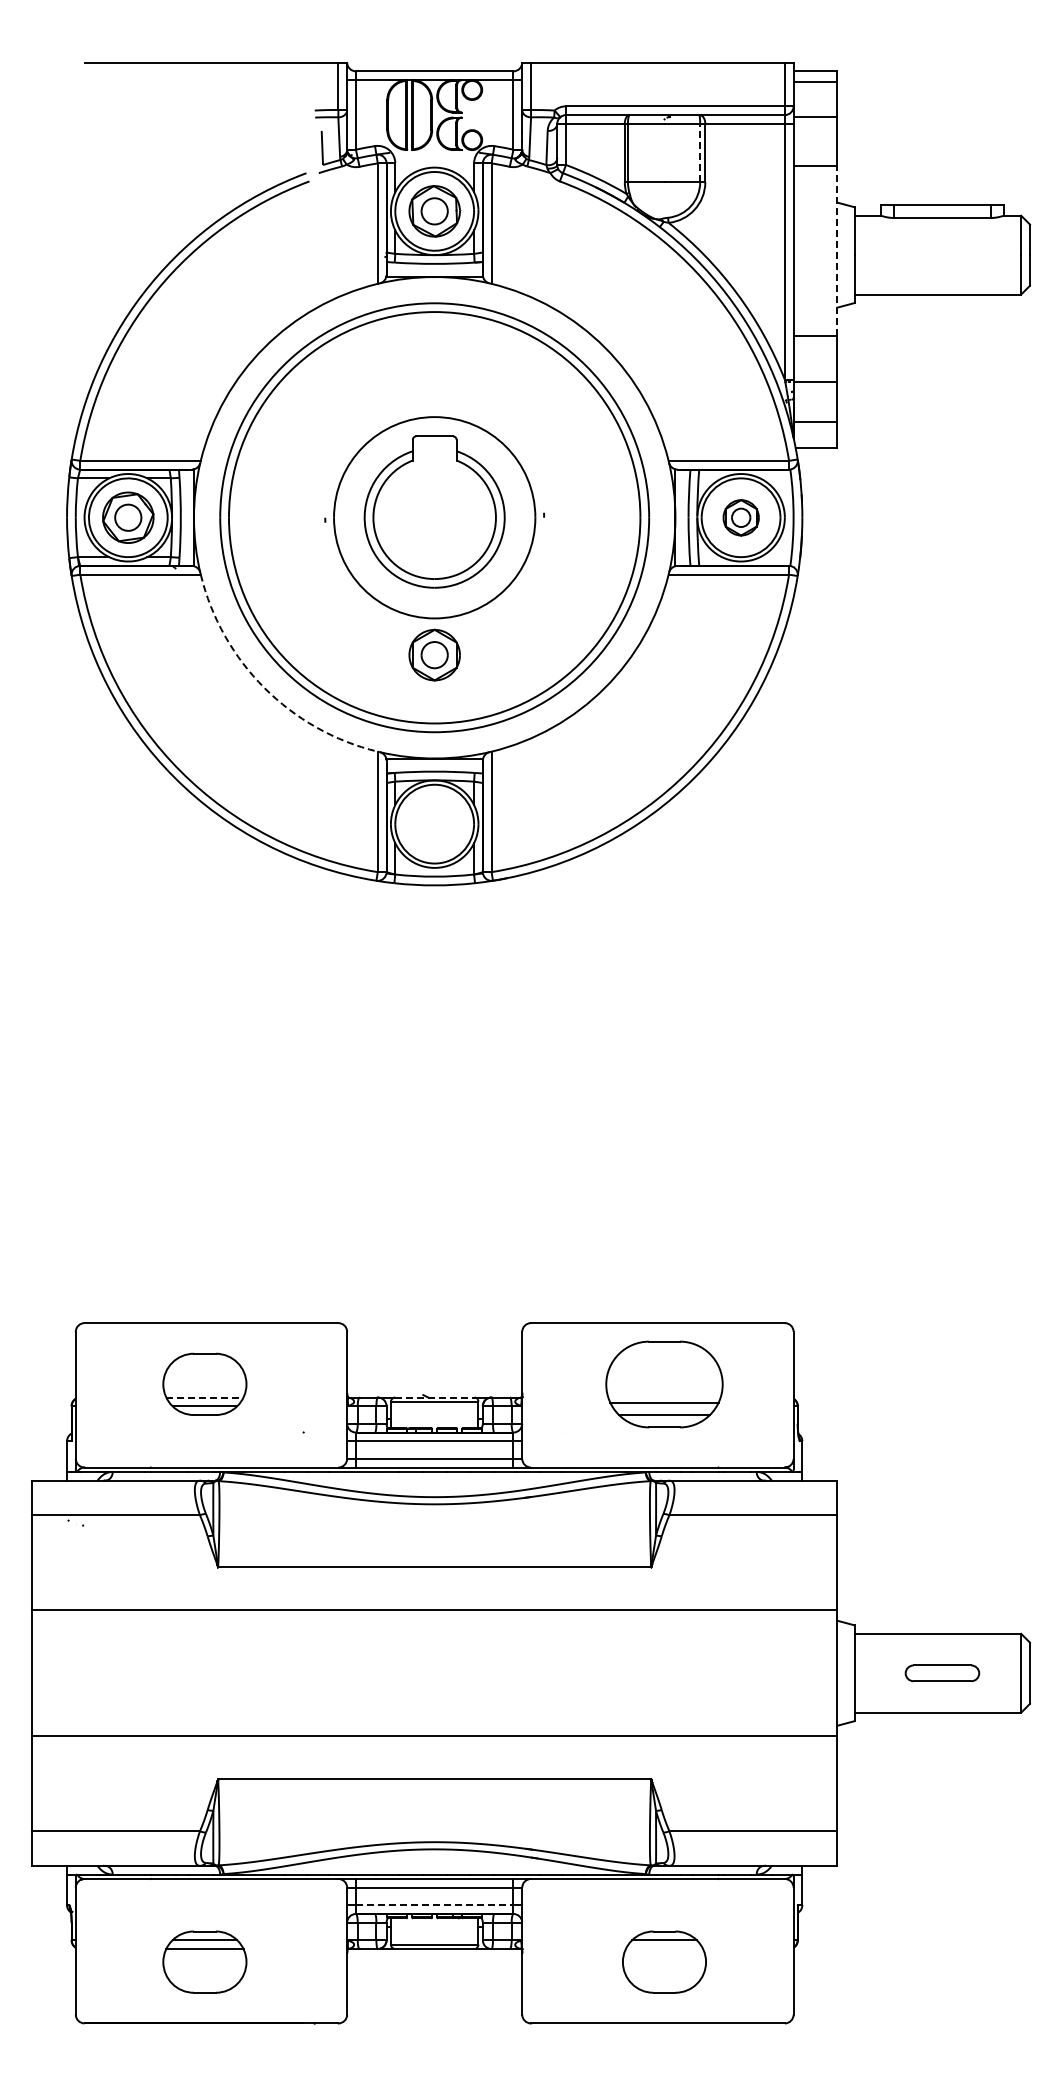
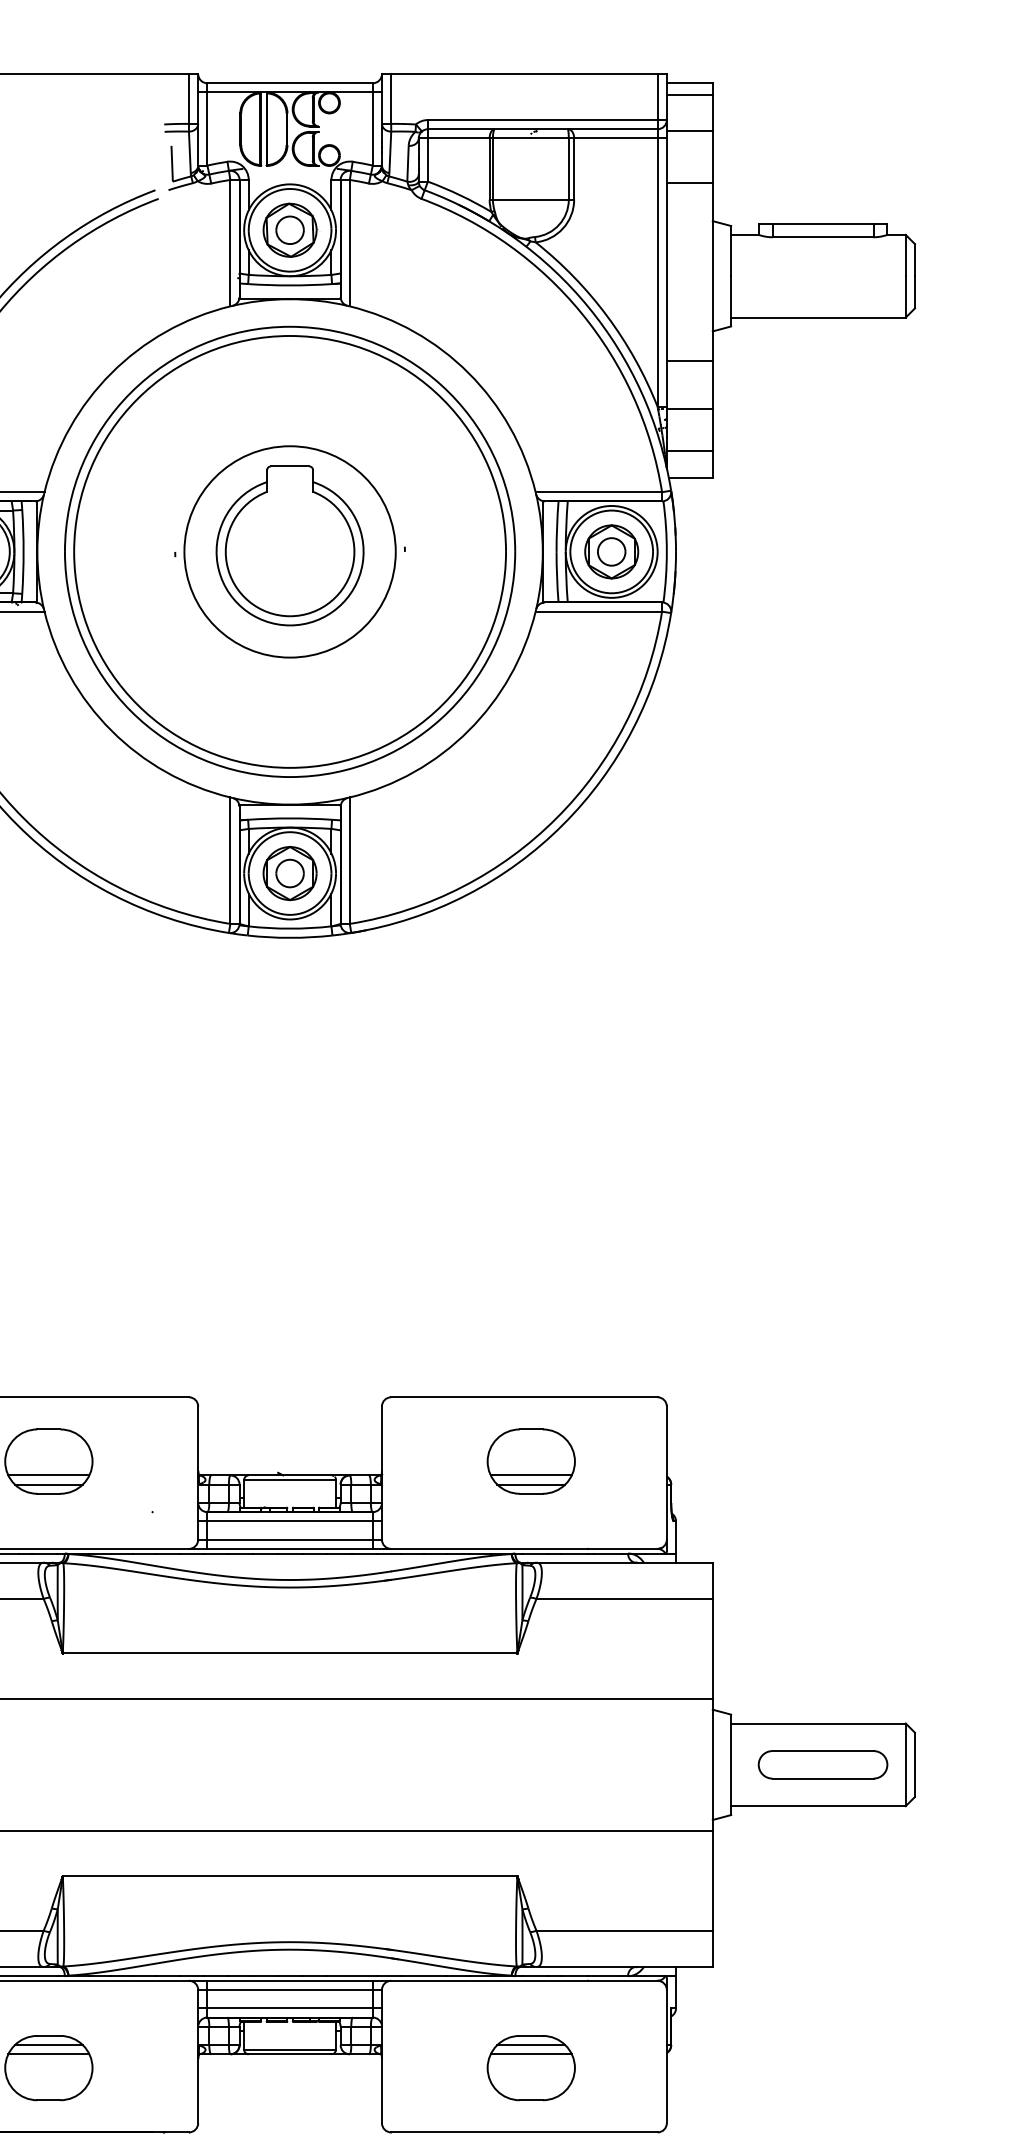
line: (700, 152) -> (569, 168), dashed -> solid
line: (837, 251) -> (712, 272), dashed -> solid
part: (741, 517) -> (612, 551), size x1.43
part: (434, 654) -> (289, 872), moved
arc: (264, 688) -> (111, 731), dashed -> solid
part: (664, 1383) -> (531, 1460), size x0.71
line: (204, 1397) -> (48, 1475), dashed -> solid
line: (435, 1397) -> (290, 1475), dashed -> solid
part: (942, 1673) -> (823, 1765), size x1.67
line: (434, 1905) -> (289, 2008), dashed -> solid
line: (664, 1949) -> (531, 2054), added

